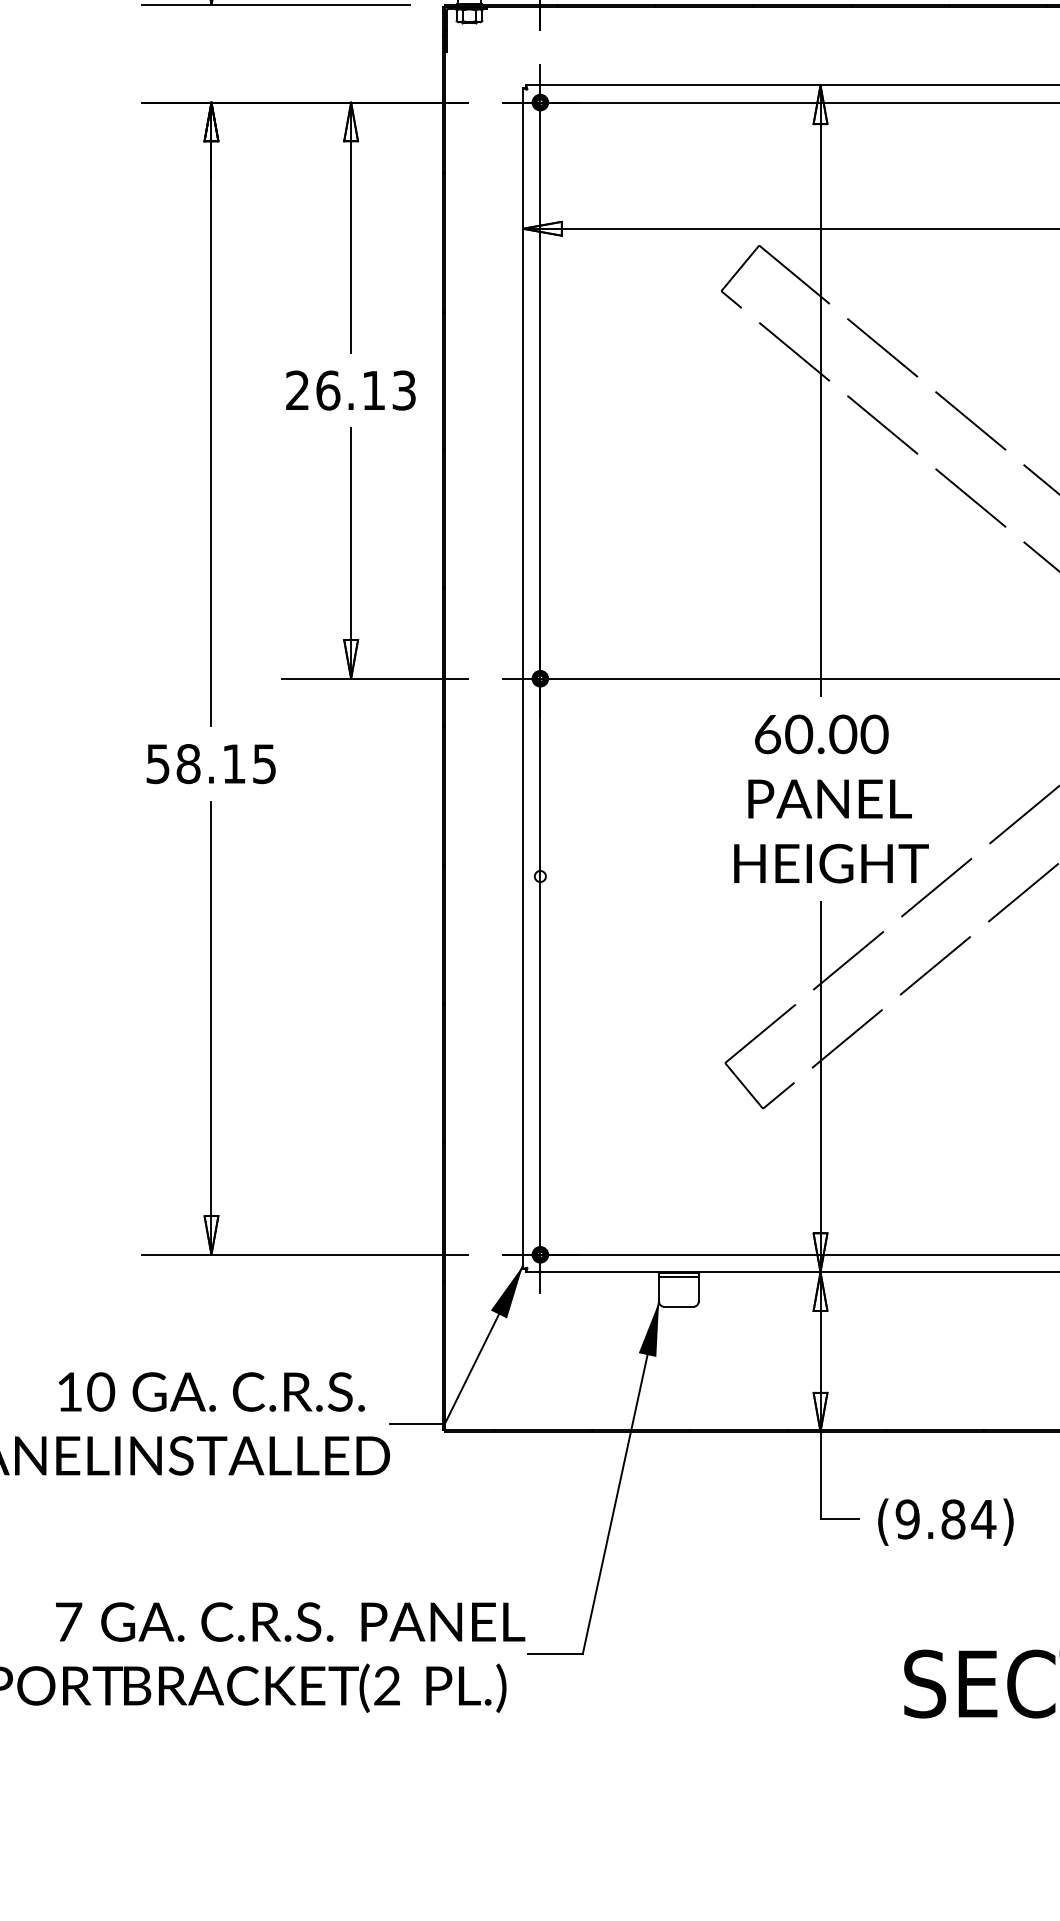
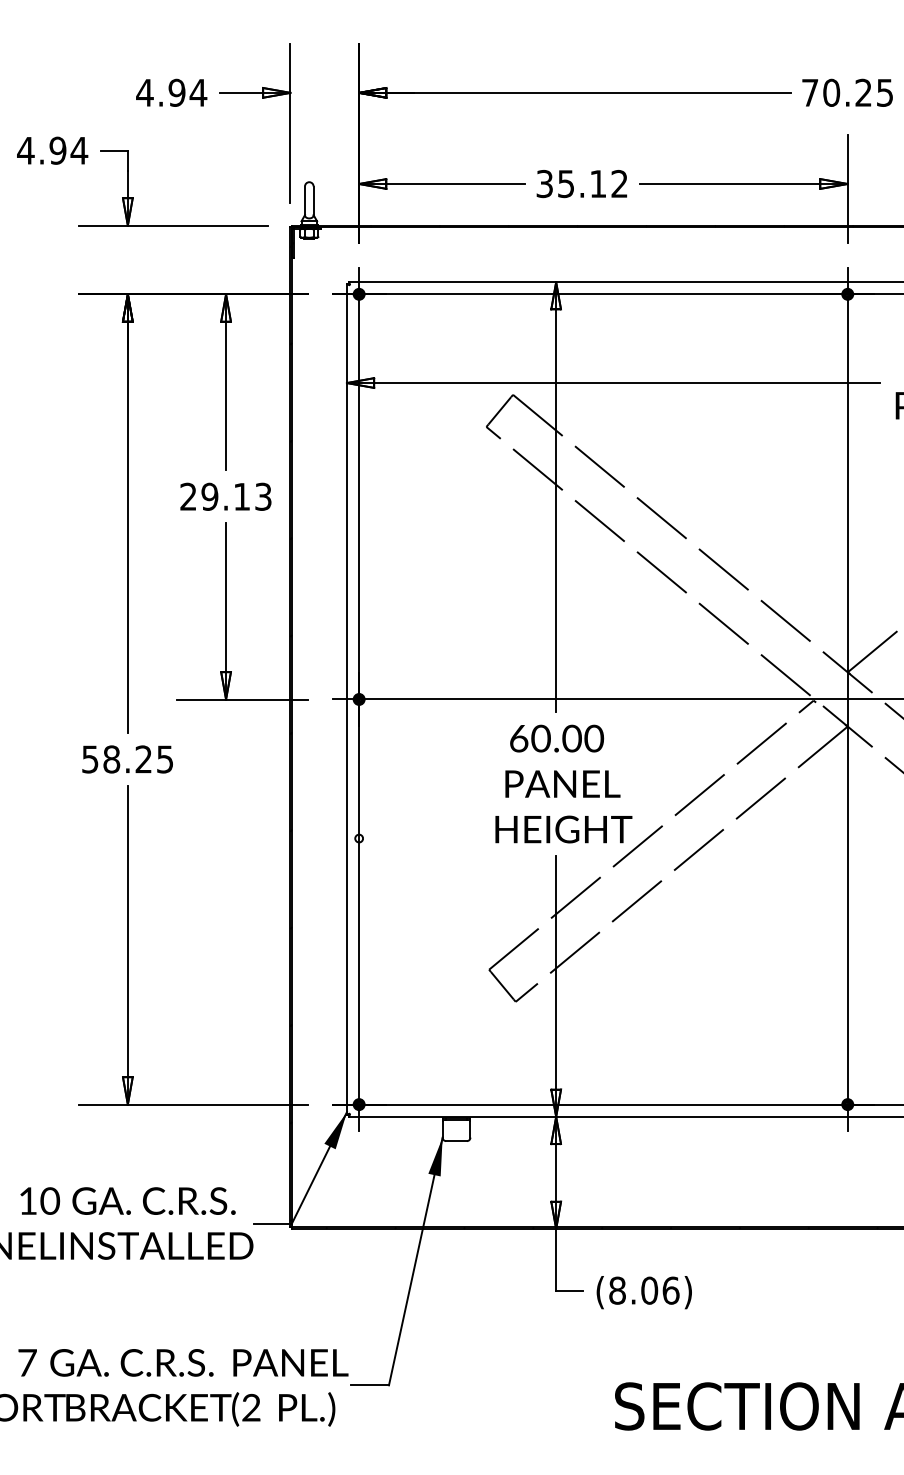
text: (327, 390) -> (209, 496), 26.13 -> 29.13
text: (233, 764) -> (143, 759), 58.15 -> 58.25
text: (946, 1519) -> (644, 1290), (9.84) -> (8.06)

